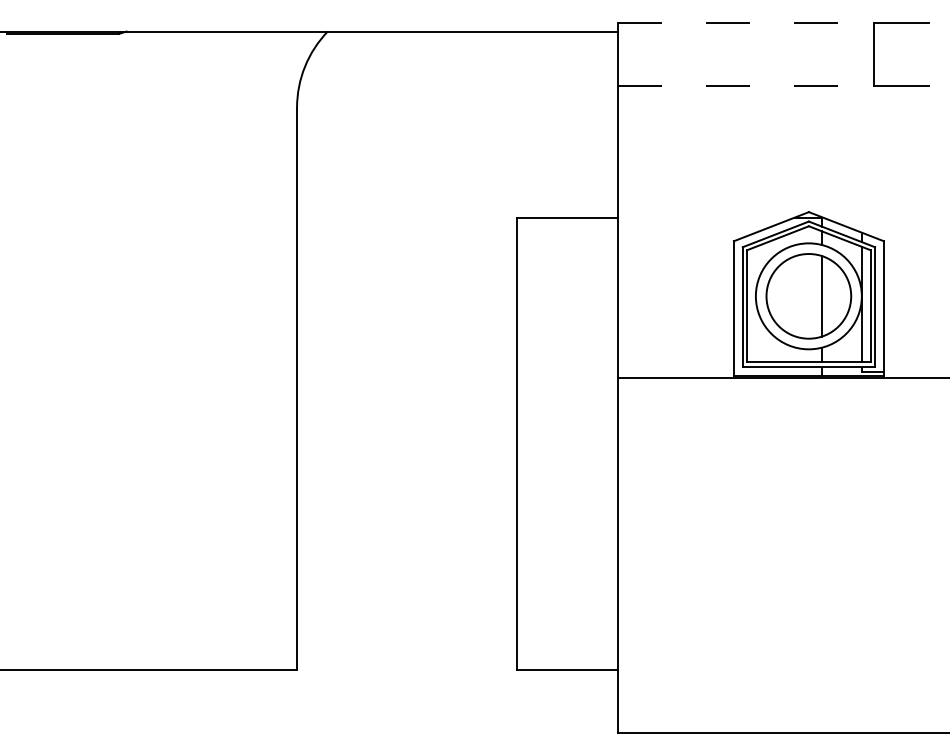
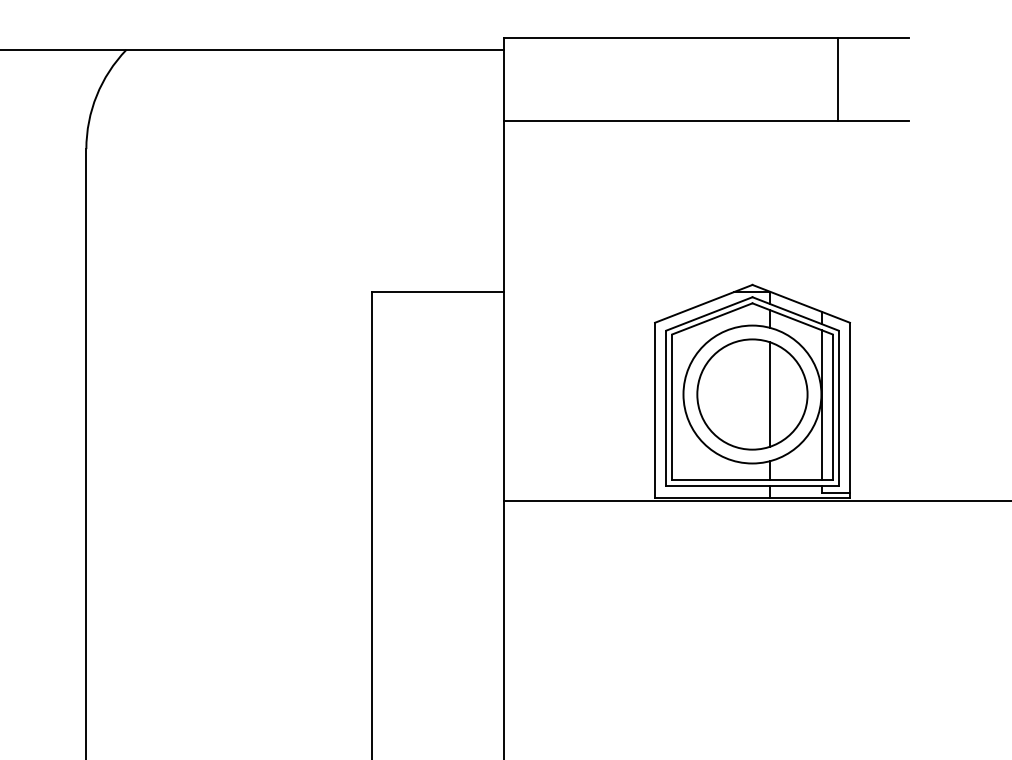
line: (746, 22) -> (671, 38), dashed -> solid
line: (746, 86) -> (671, 121), dashed -> solid

